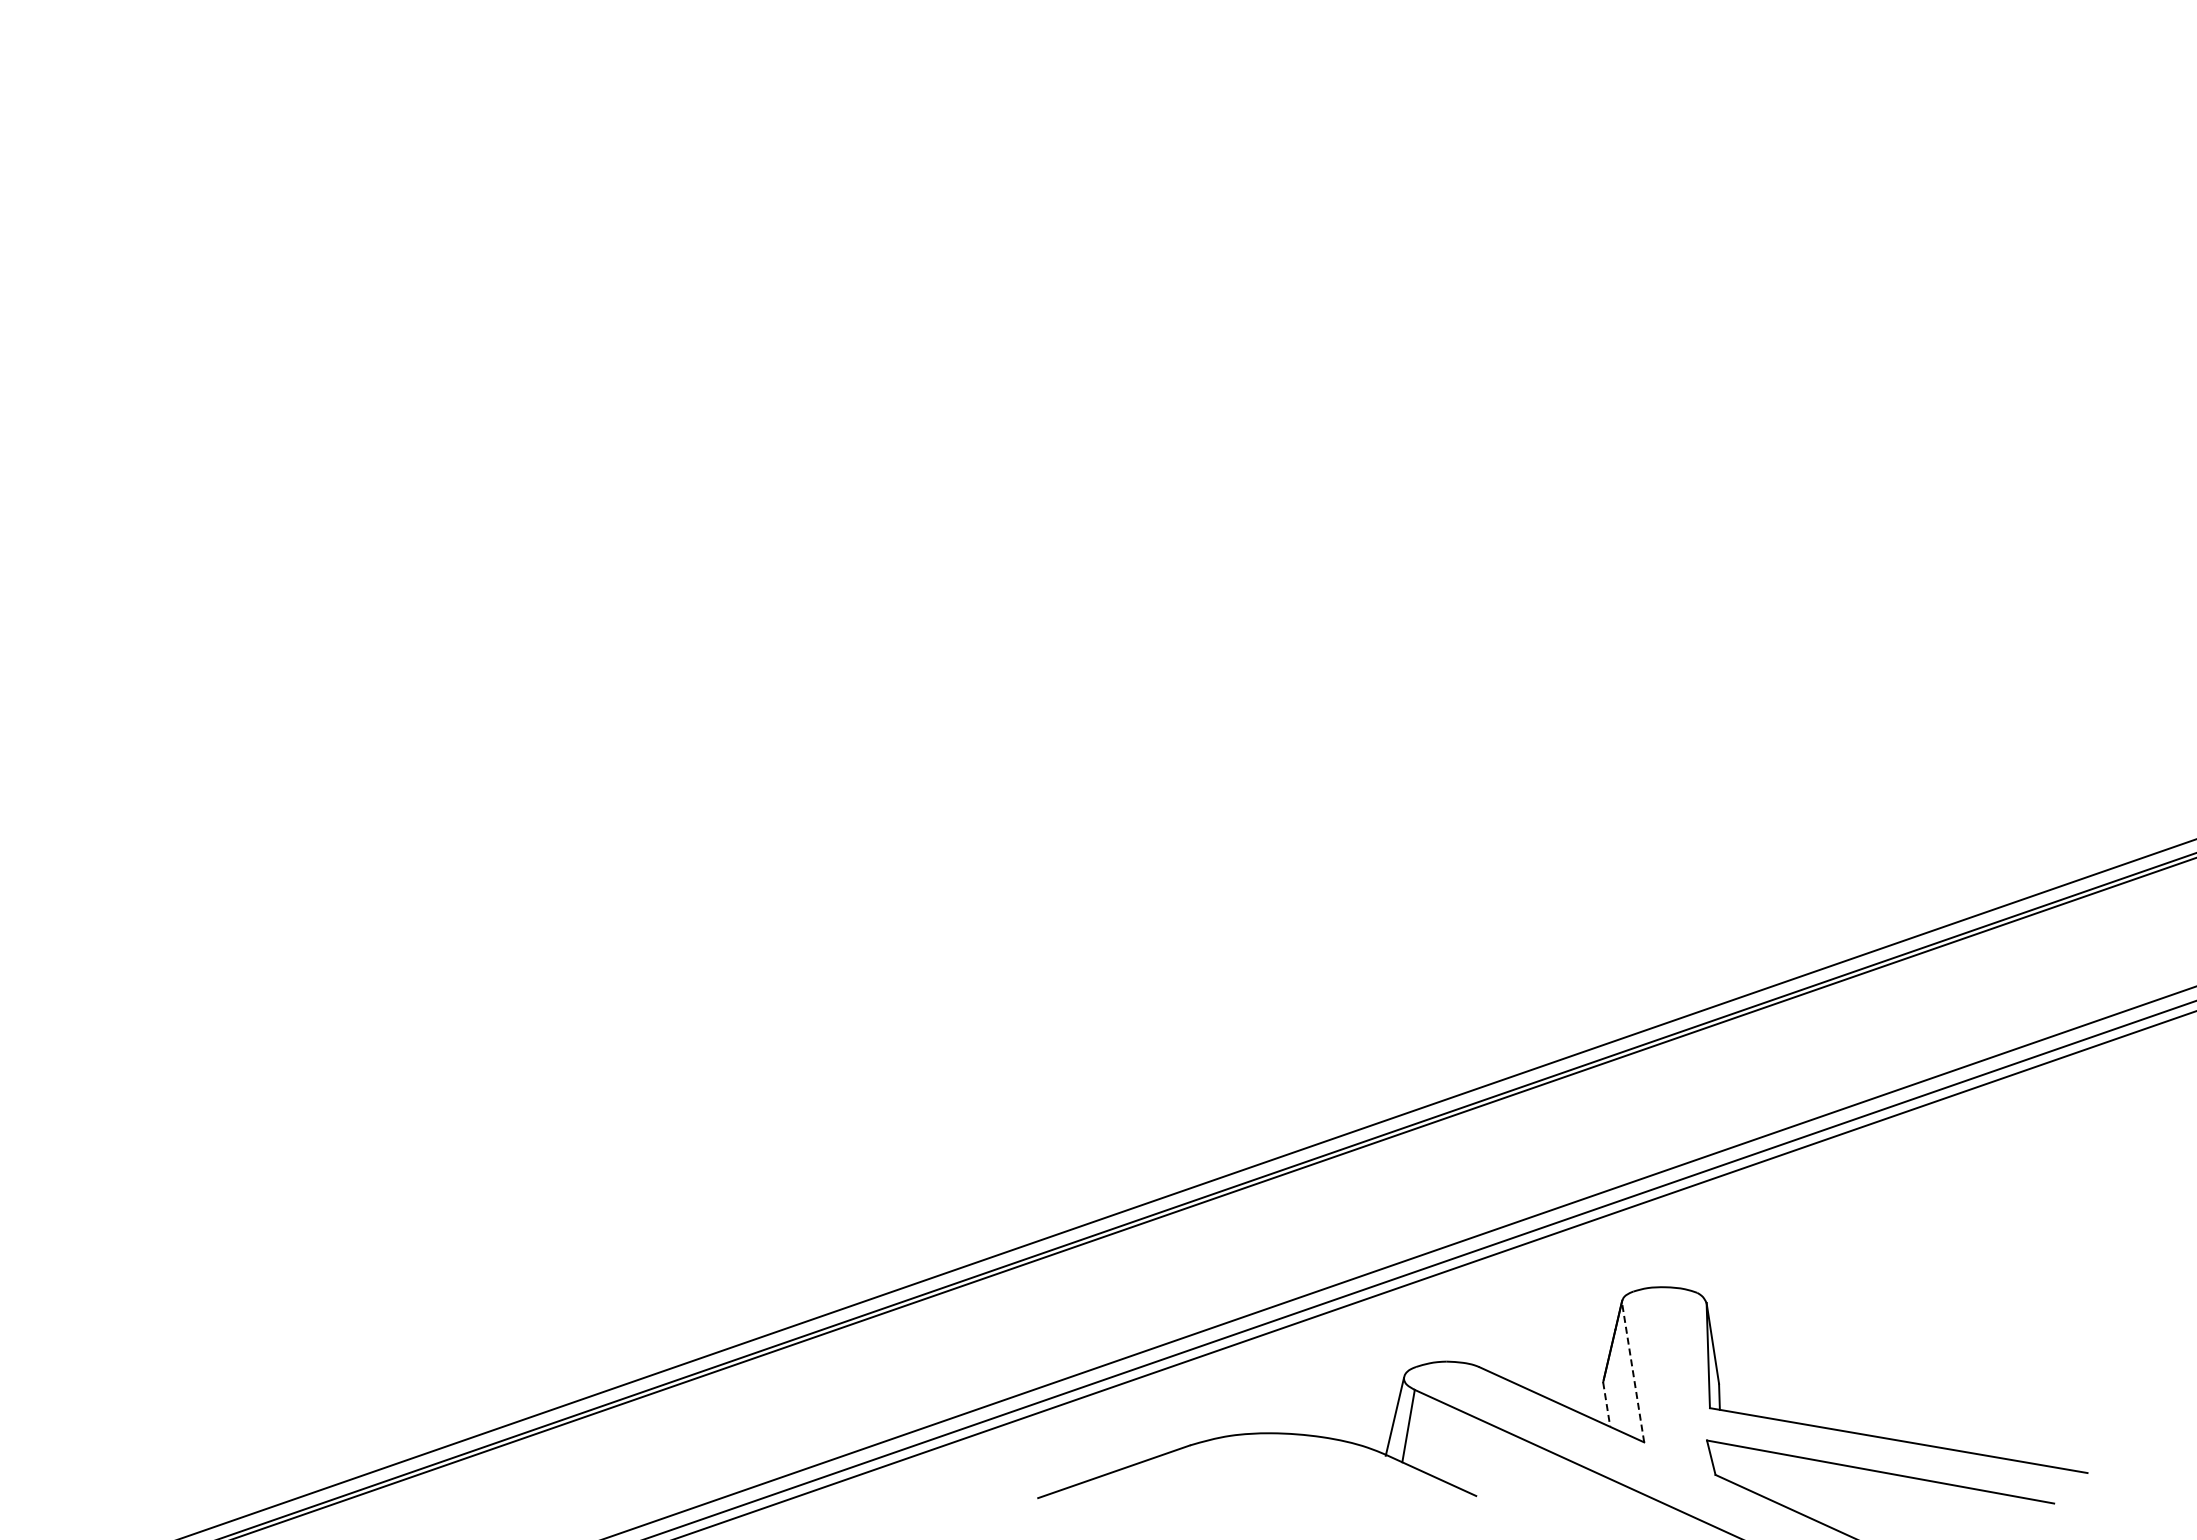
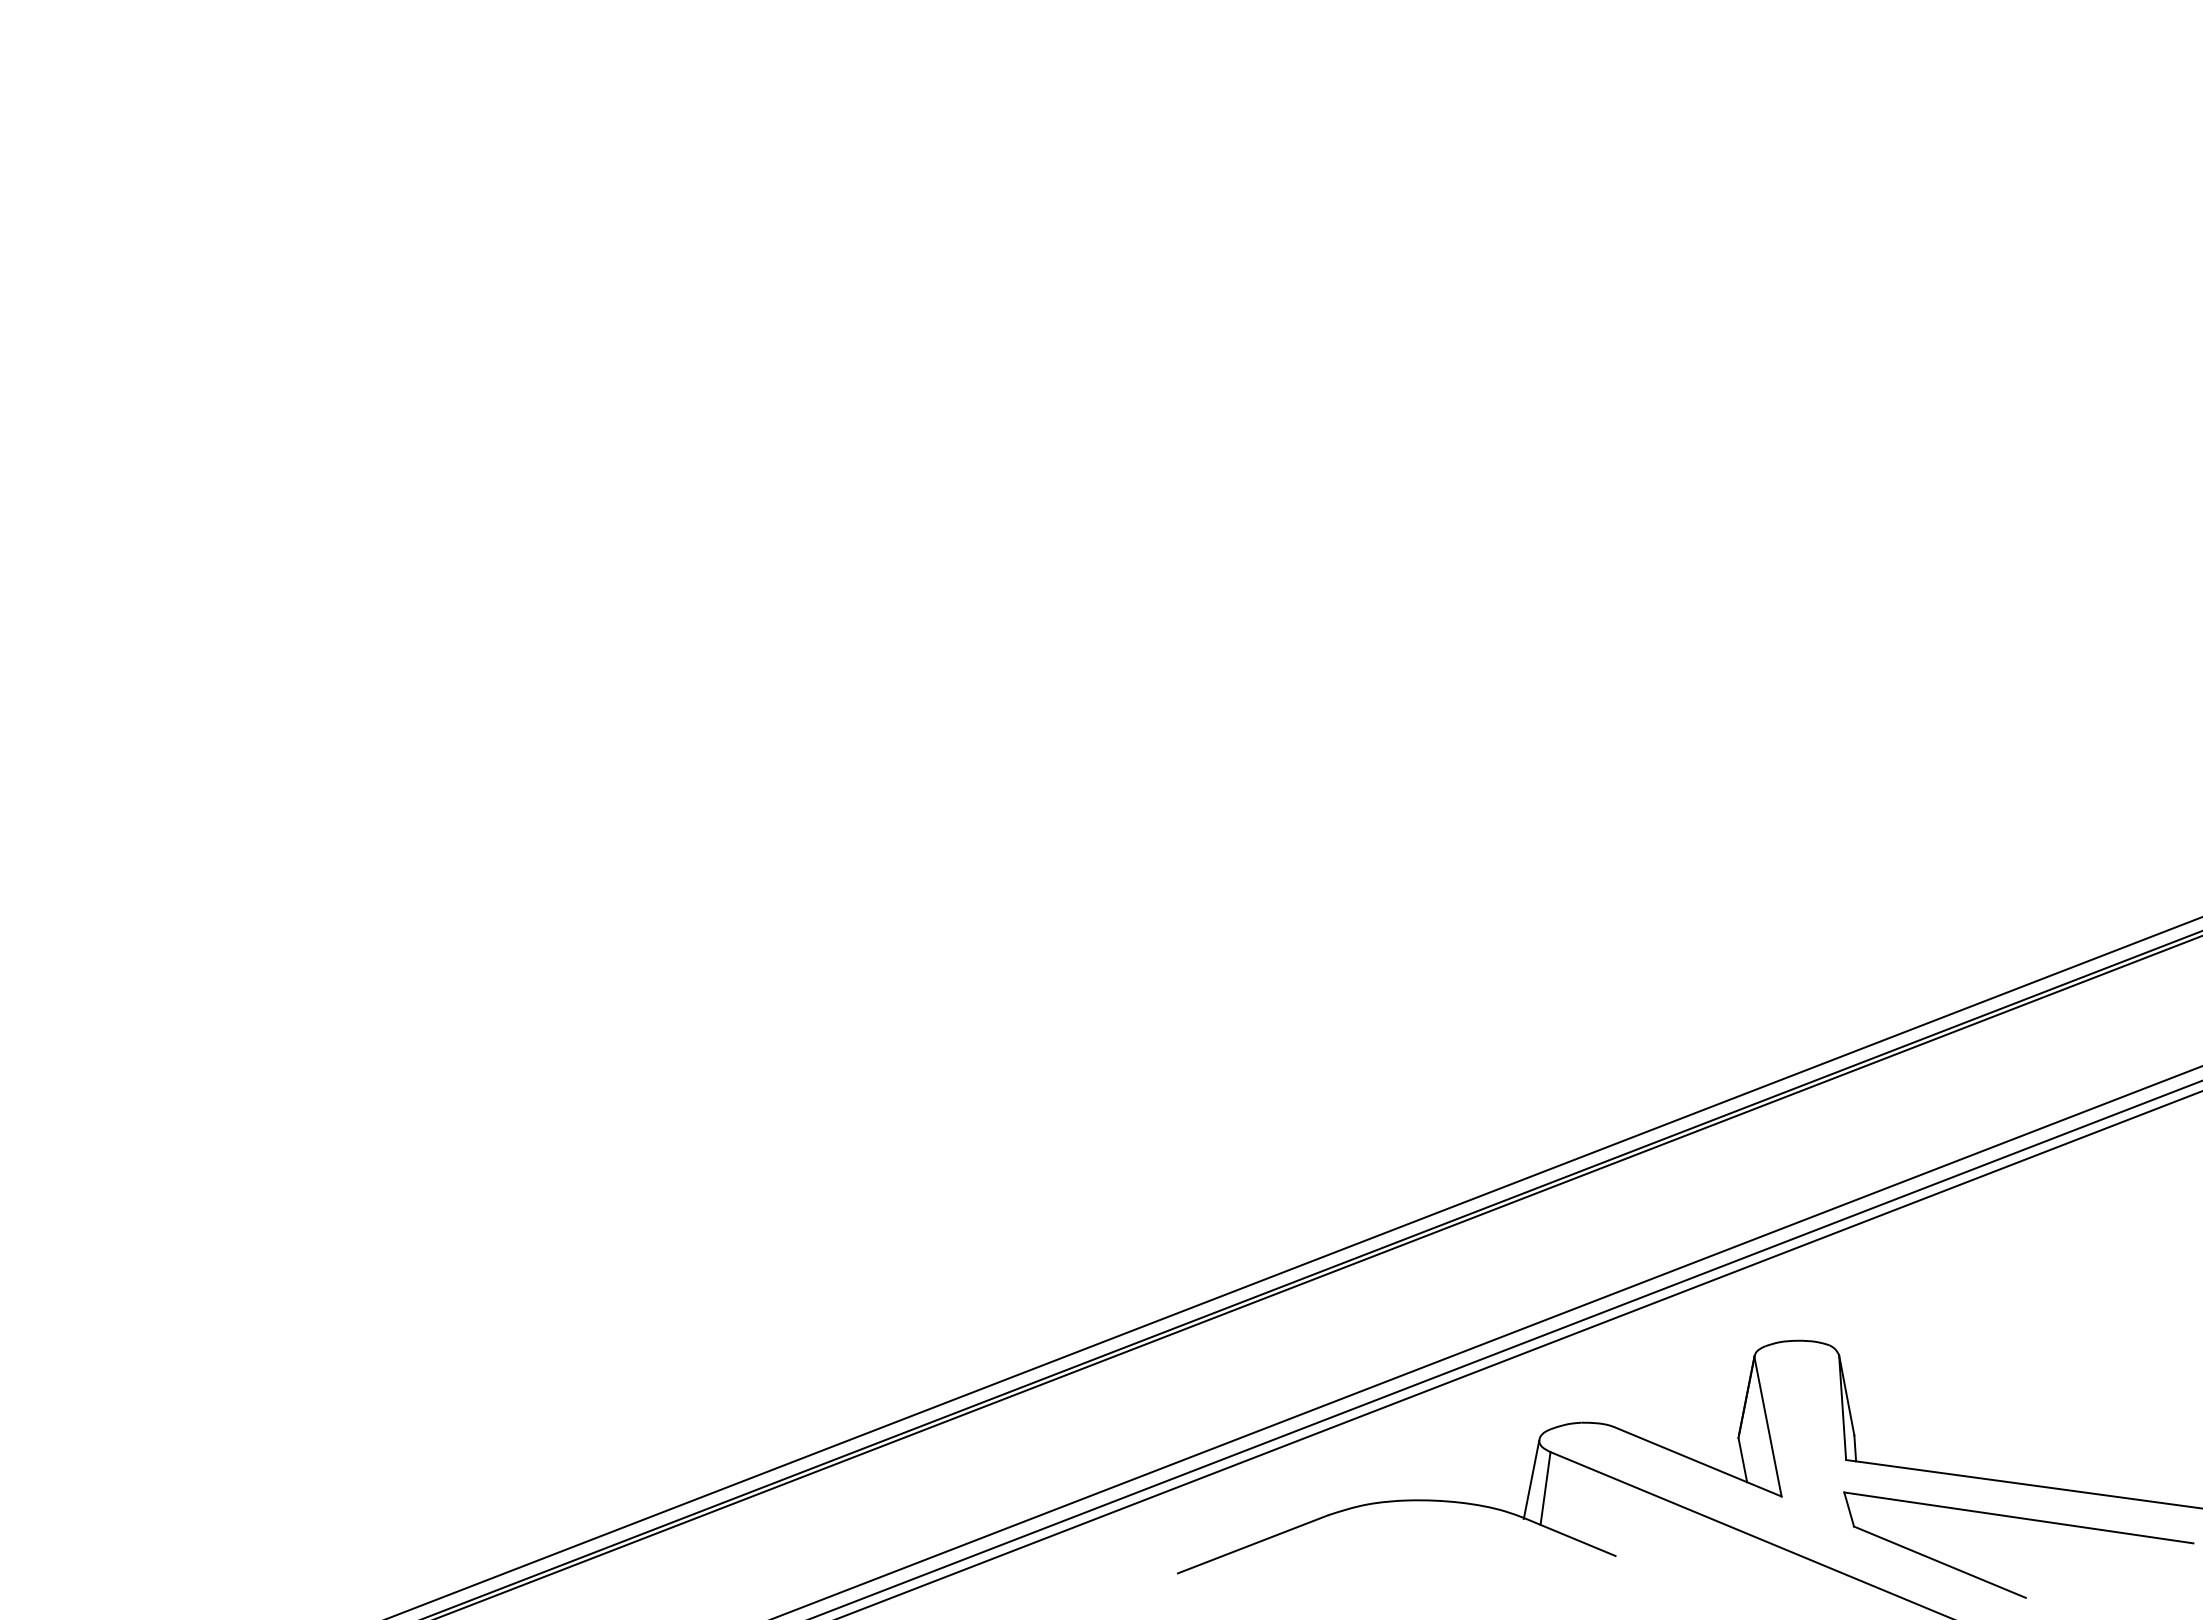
line: (1632, 1371) -> (1767, 1426), dashed -> solid
line: (1606, 1405) -> (1742, 1460), dashed -> solid

